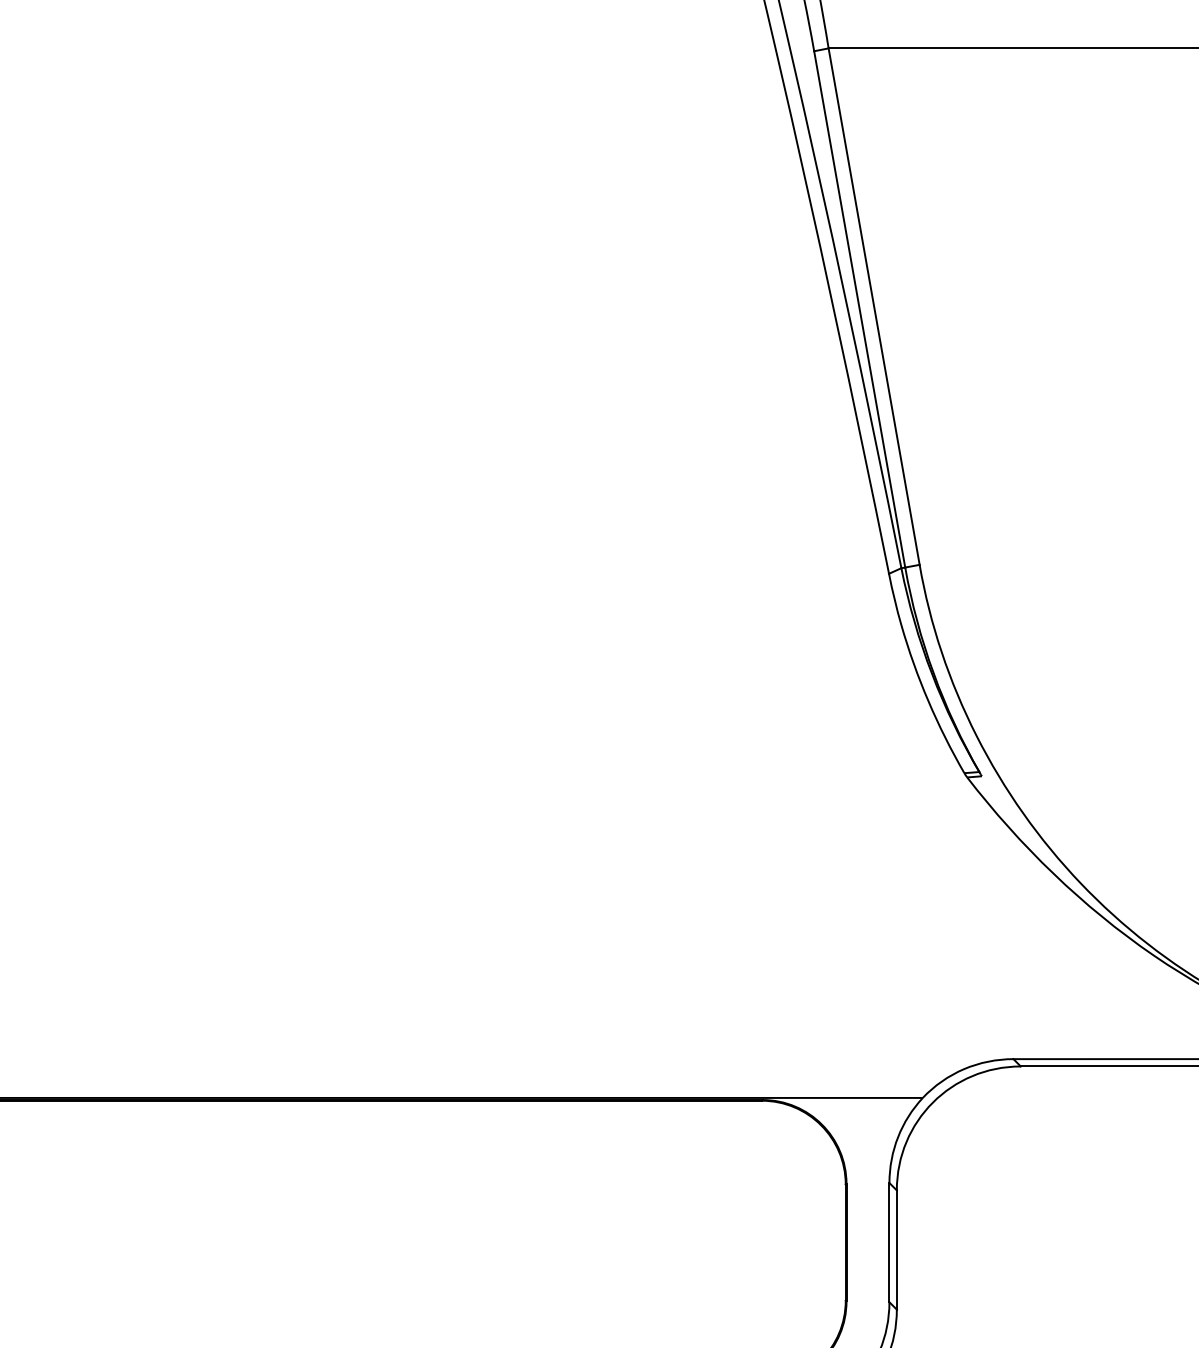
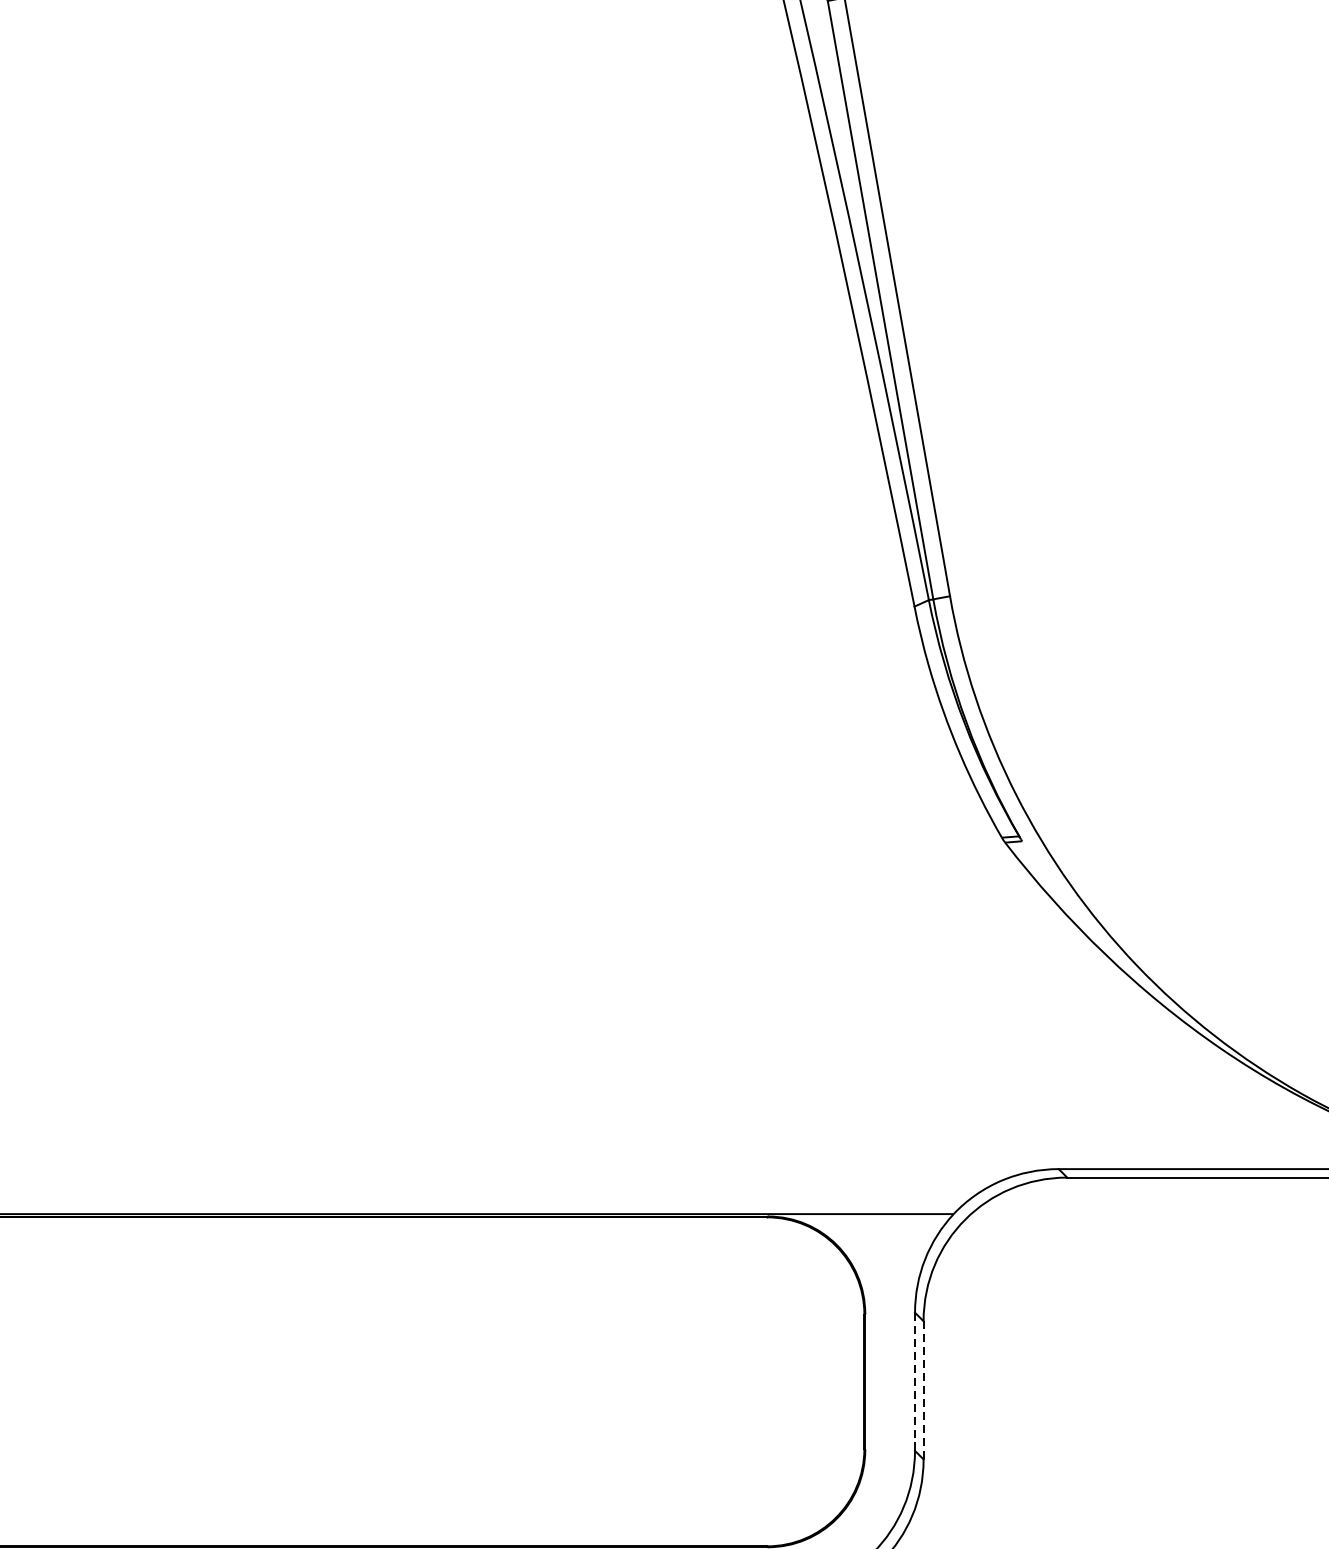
line: (889, 1242) -> (915, 1381), solid -> dashed
line: (896, 1250) -> (923, 1390), solid -> dashed

